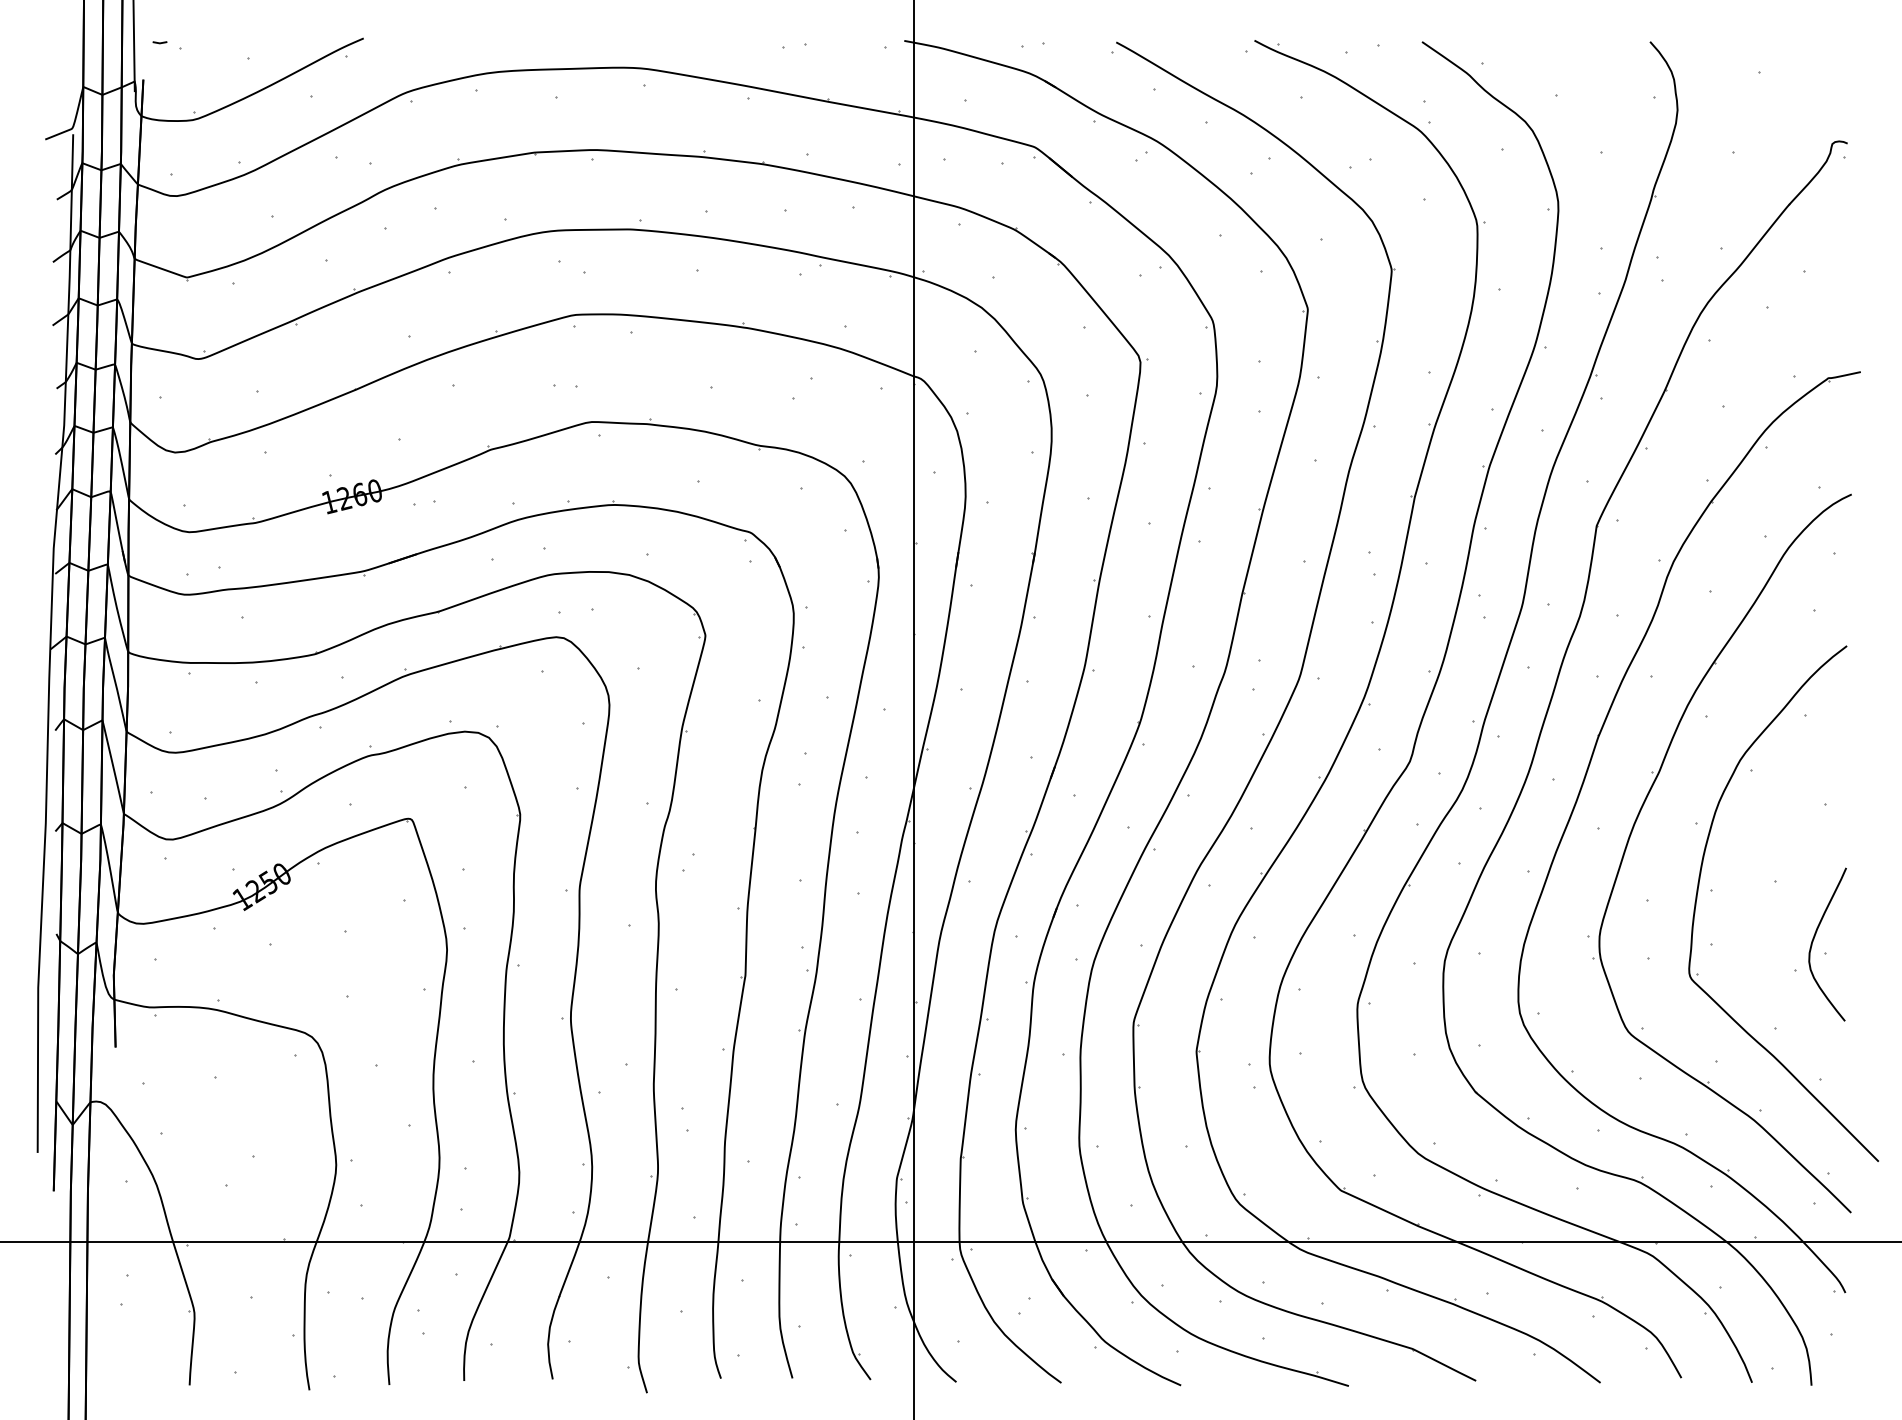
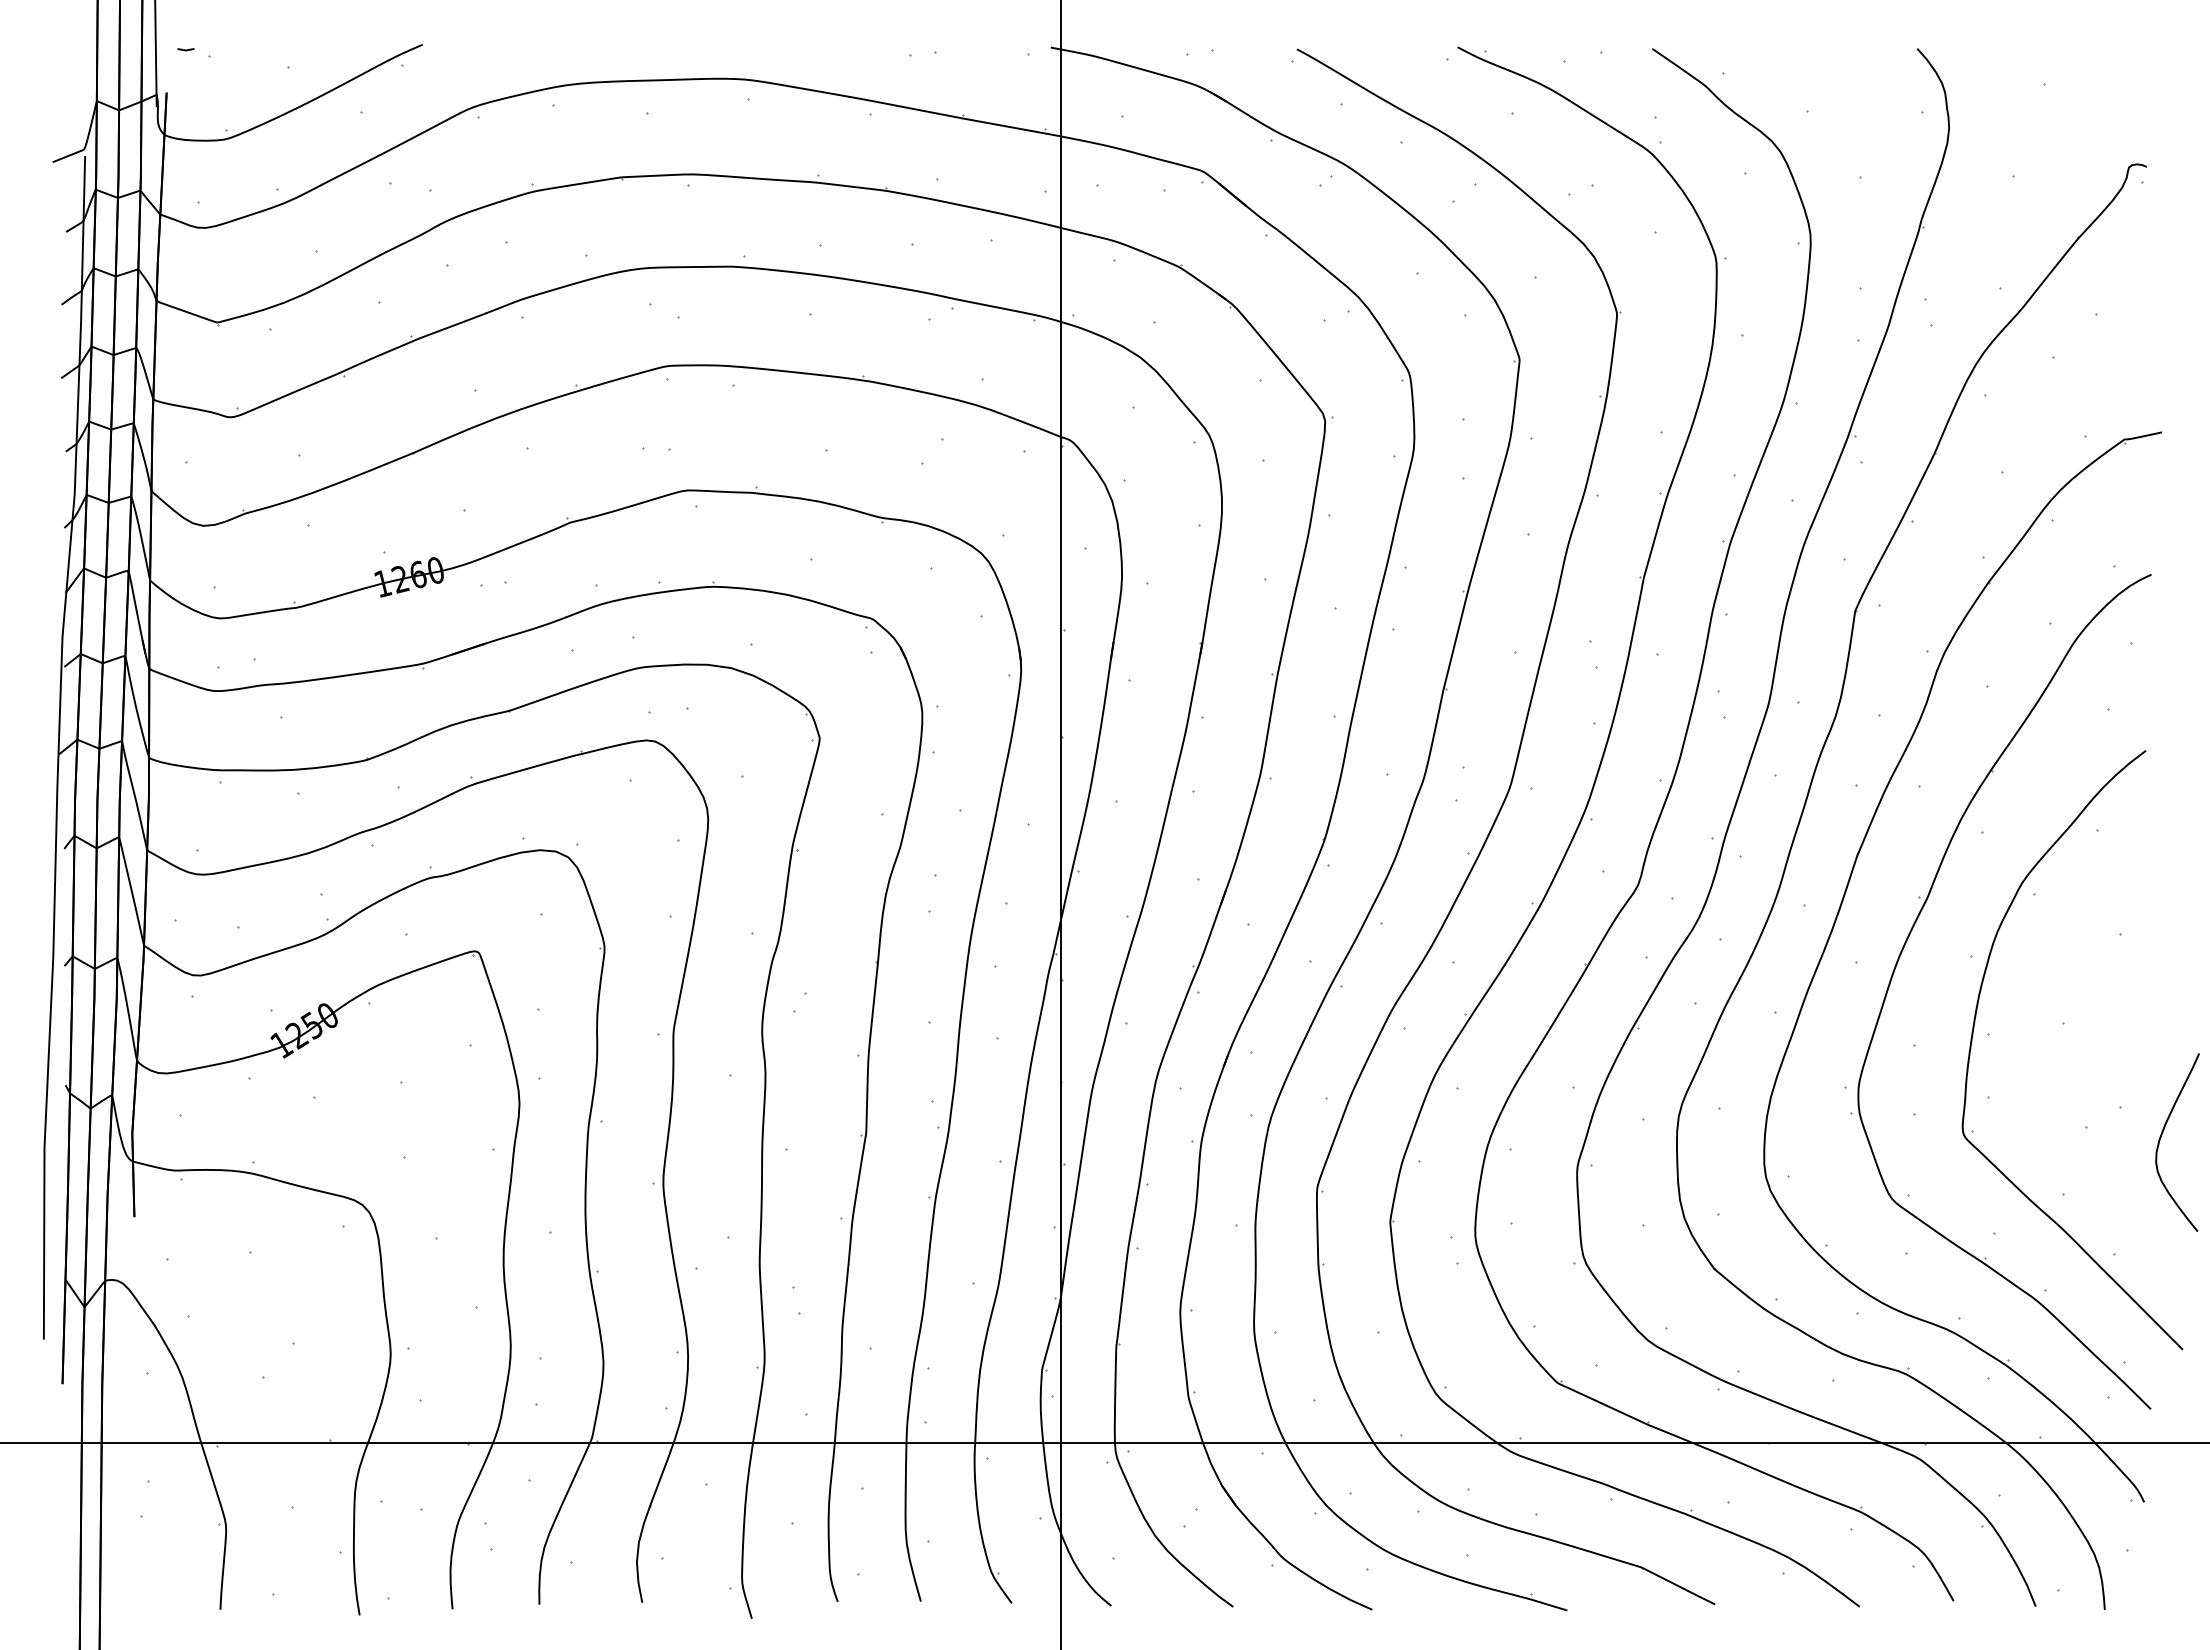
curve: (1814, 938) -> (2162, 1135), moved

